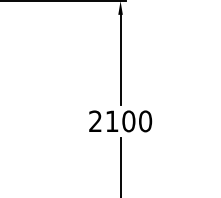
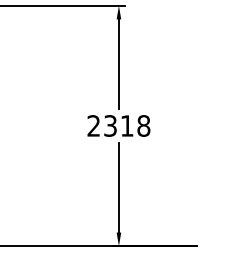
text: (129, 120) -> (127, 125), 2100 -> 2318

